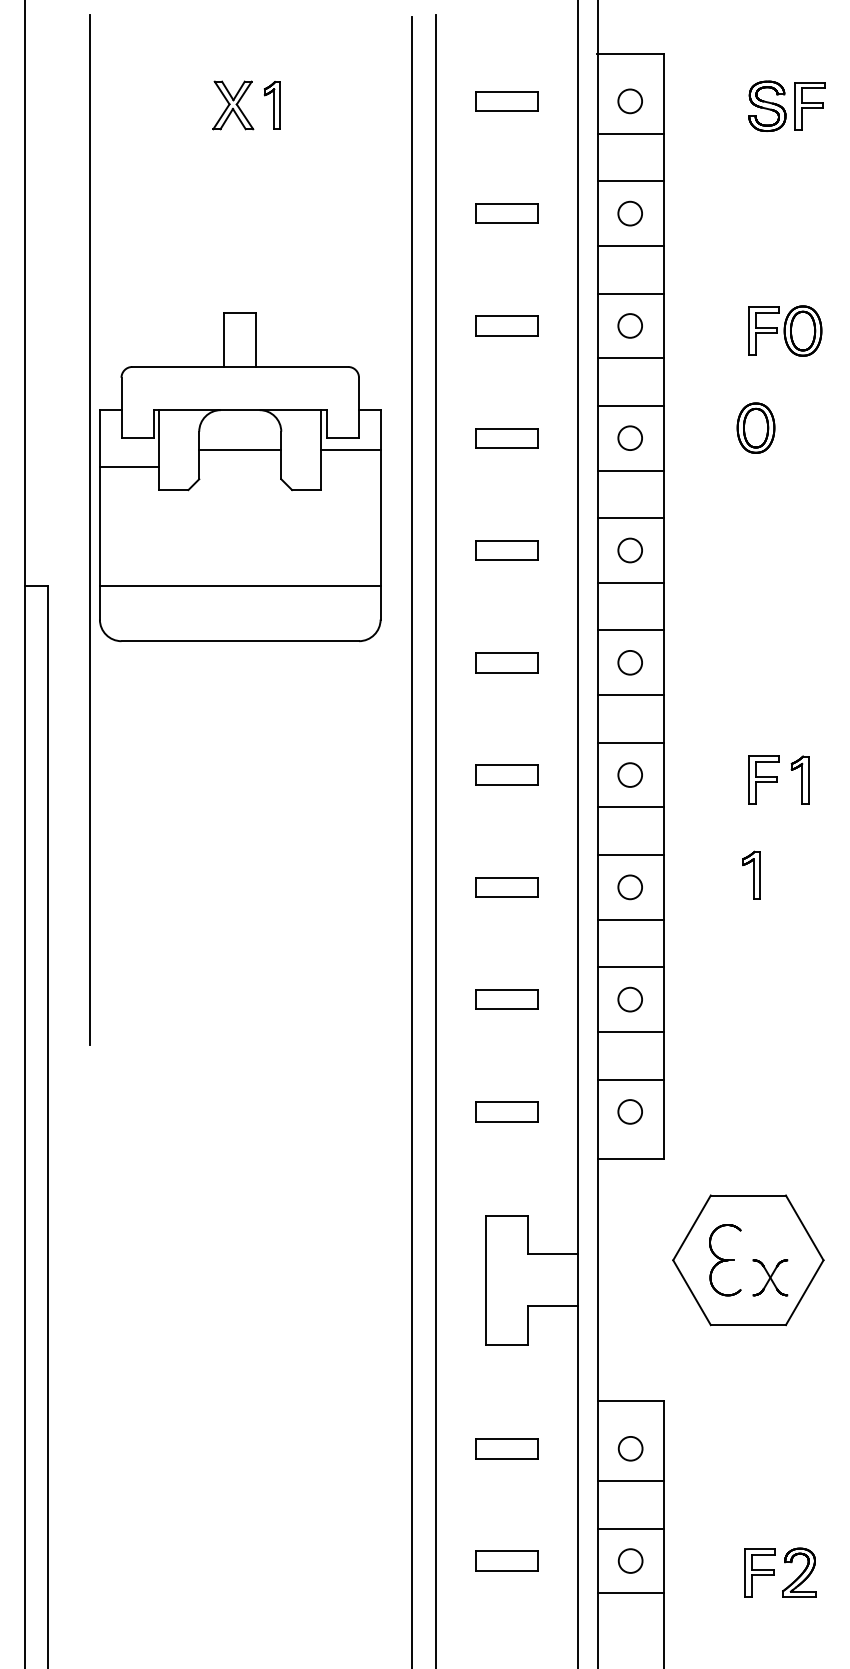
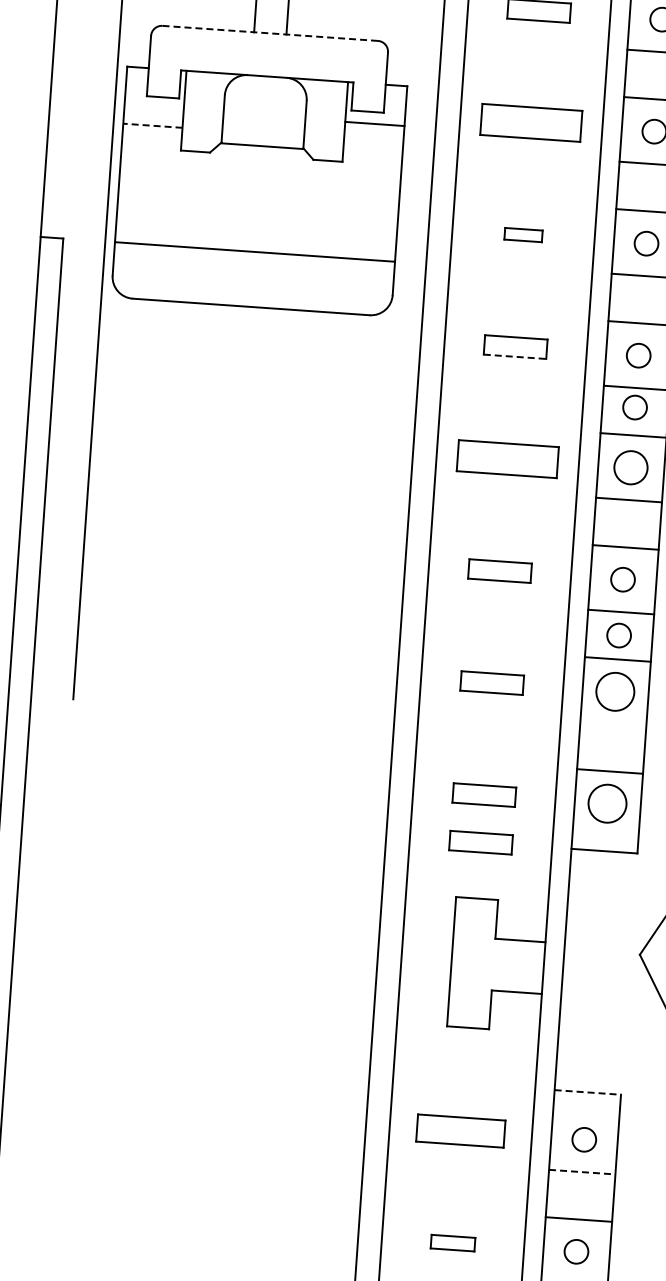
line: (240, 366) -> (270, 32), solid -> dashed
part: (506, 438) -> (530, 123), size x1.6
line: (240, 450) -> (262, 146), moved
line: (129, 467) -> (152, 125), solid -> dashed
part: (506, 550) -> (523, 235), size x0.6
line: (507, 672) -> (515, 356), solid -> dashed
circle: (629, 714) -> (634, 407), added
part: (506, 774) -> (507, 458), size x1.6
circle: (629, 774) -> (630, 467), size x1.4
circle: (629, 943) -> (618, 635), added
circle: (629, 999) -> (614, 691), size x1.6
line: (630, 1032) -> (613, 724), removed
circle: (629, 1111) -> (606, 803), size x1.6
part: (506, 1159) -> (480, 842), added
line: (631, 1401) -> (588, 1092), solid -> dashed
part: (506, 1448) -> (460, 1130), size x1.4
line: (631, 1481) -> (582, 1172), solid -> dashed
part: (506, 1560) -> (452, 1242), size x0.7

